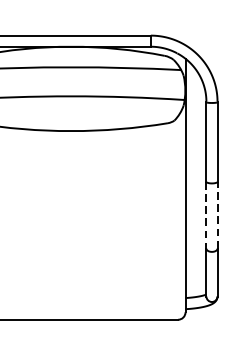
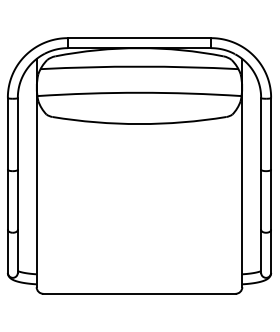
line: (217, 214) -> (271, 199), dashed -> solid
line: (206, 216) -> (261, 200), dashed -> solid

